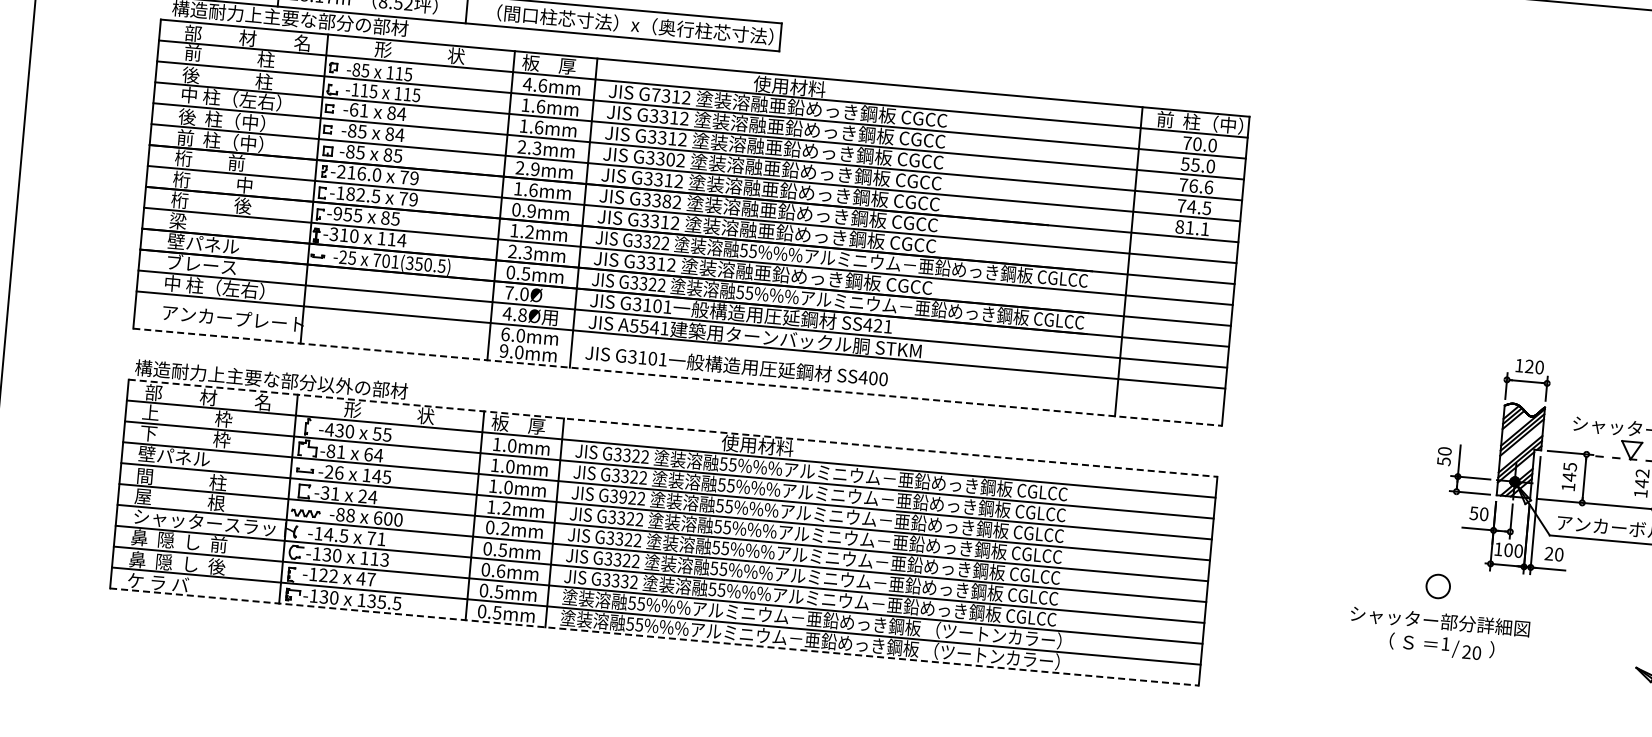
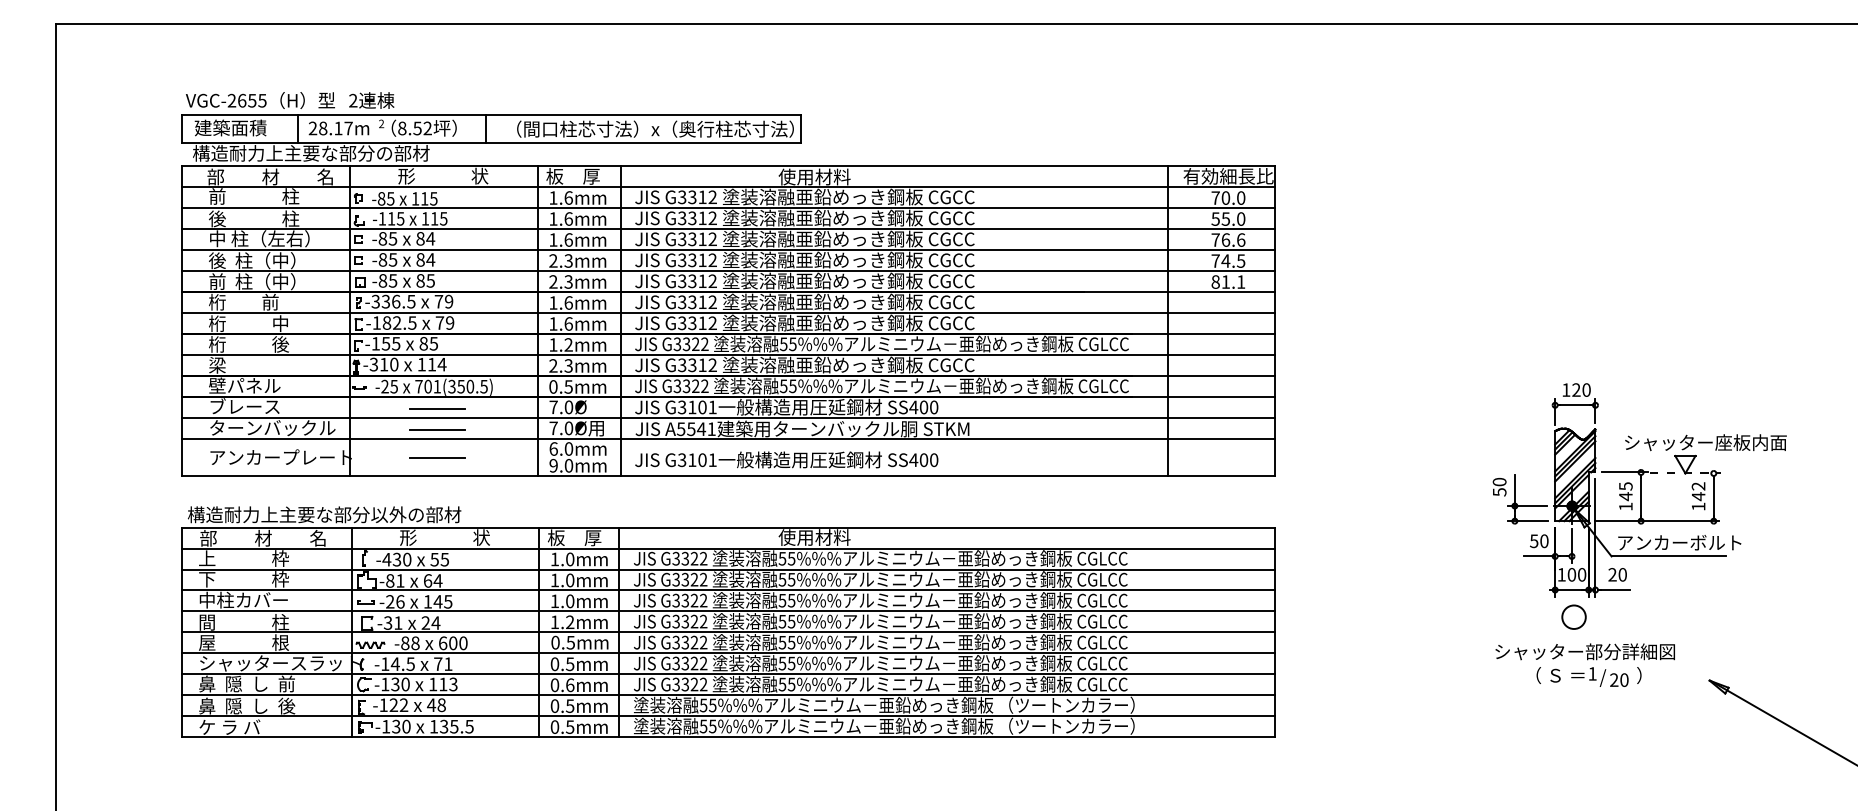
text: (526, 83) -> (552, 197), 4.6mm -> 1.6mm
text: (656, 95) -> (682, 197), G7312 -> G3312
text: (358, 109) -> (387, 238), -61 -> -85
text: (1202, 121) -> (1228, 175), 前  柱（中） -> 有効細長比
text: (670, 159) -> (702, 260), G3302 -> G3312
text: (535, 168) -> (568, 281), 2.9mm -> 2.3mm
text: (359, 173) -> (393, 301), -216.0 -> -336.5
text: (666, 201) -> (702, 302), G3382 -> G3312
text: (523, 209) -> (560, 323), 0.9mm -> 1.6mm
text: (337, 213) -> (375, 343), -955 -> -155
line: (392, 284) -> (436, 409), added
text: (227, 287) -> (272, 427), 中 柱（左右） -> ターンバックル
line: (390, 305) -> (436, 430), added
text: (515, 314) -> (561, 428), 4.8Ø -> 7.0Ø
text: (882, 326) -> (928, 407), SS421 -> SS400
line: (388, 332) -> (436, 457), added
line: (677, 377) -> (728, 476), dashed -> solid
line: (672, 428) -> (728, 527), dashed -> solid
text: (182, 456) -> (242, 599), 壁パネル -> 中柱カバー
text: (623, 496) -> (685, 600), G3922 -> G3322
text: (505, 528) -> (570, 642), 0.2mm -> 0.5mm
text: (371, 579) -> (441, 705), 47 -> 48
text: (624, 581) -> (694, 684), G3332 -> G3322
circle: (1437, 585) -> (1573, 616), moved
text: (1438, 633) -> (1584, 664), moved
line: (654, 637) -> (728, 737), dashed -> solid

